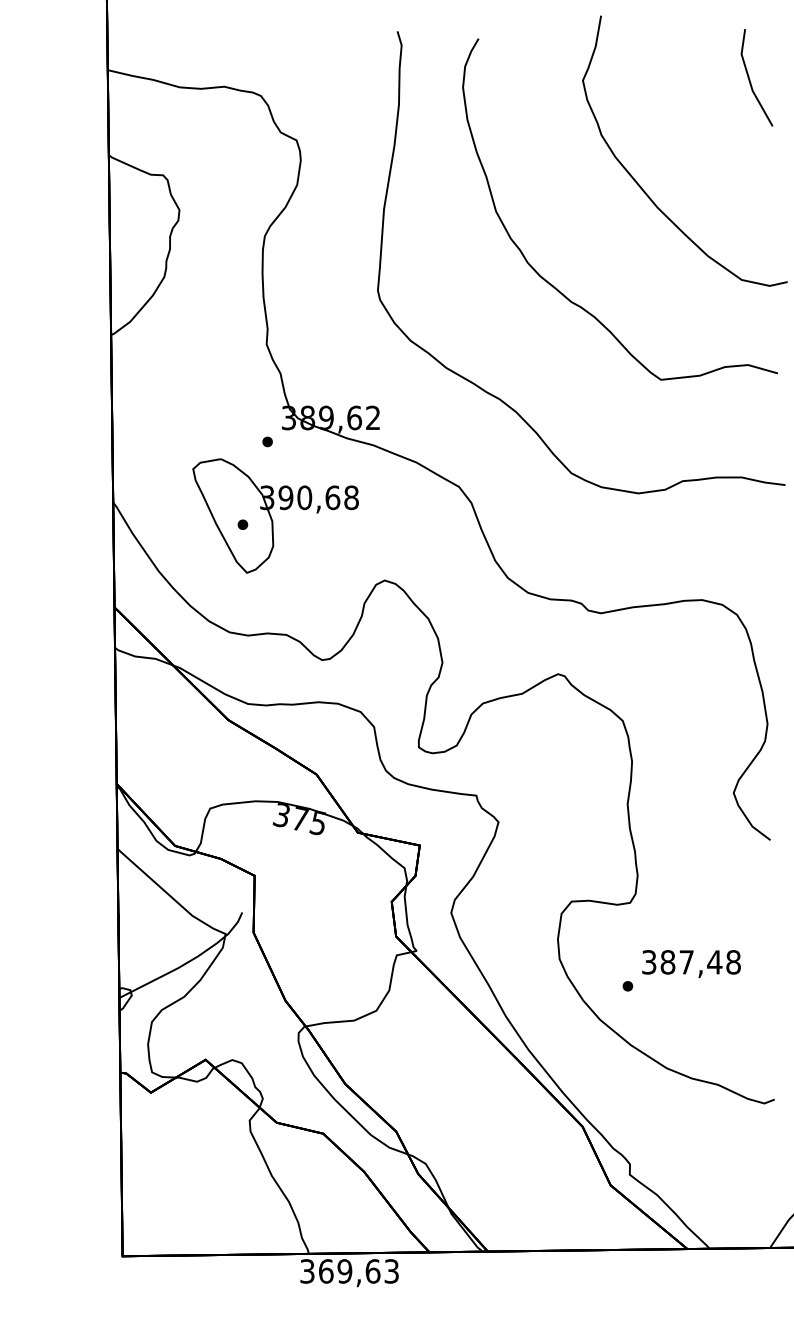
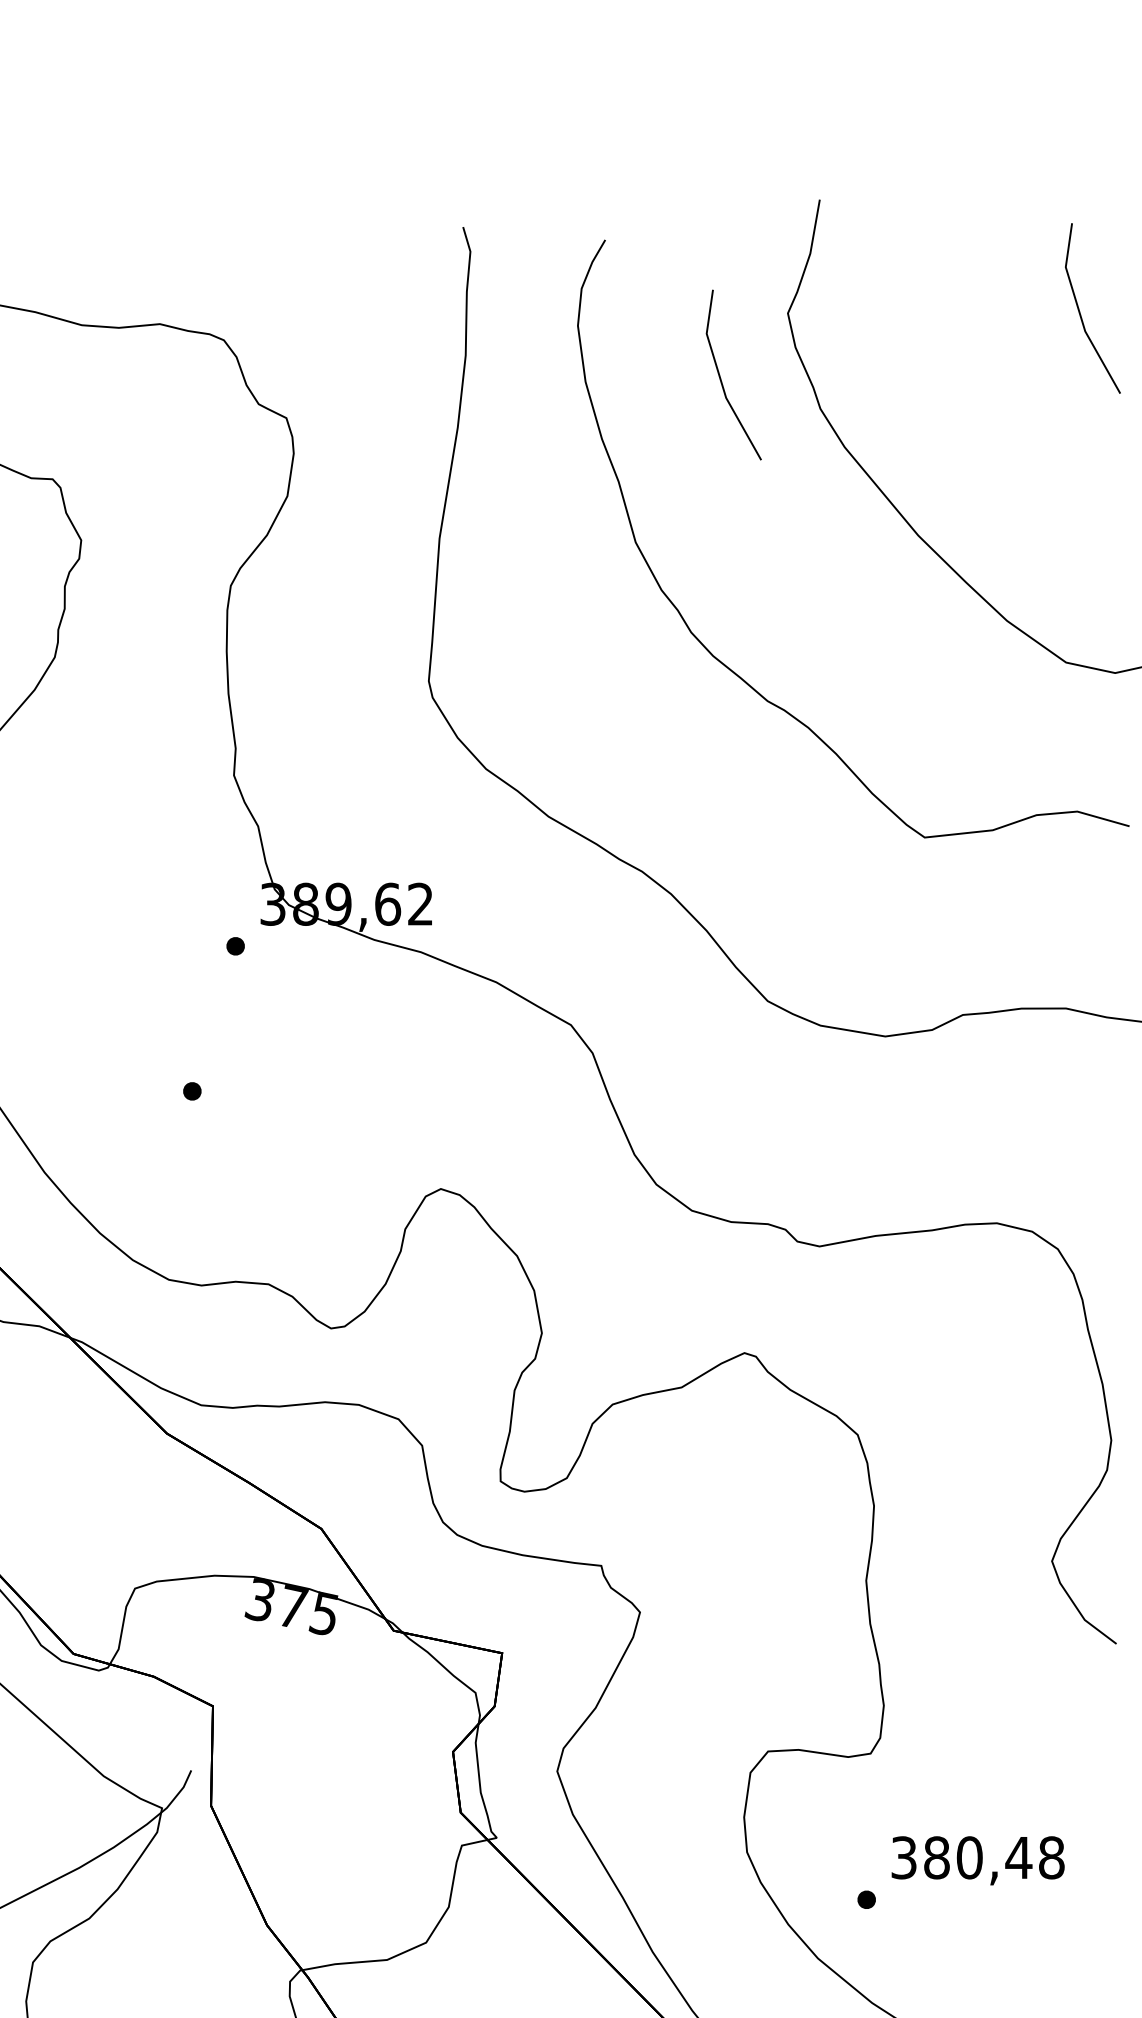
line: (545, 117) -> (722, 378), added
part: (275, 515) -> (249, 1075), removed
text: (686, 962) -> (969, 1858), 387,48 -> 380,48

